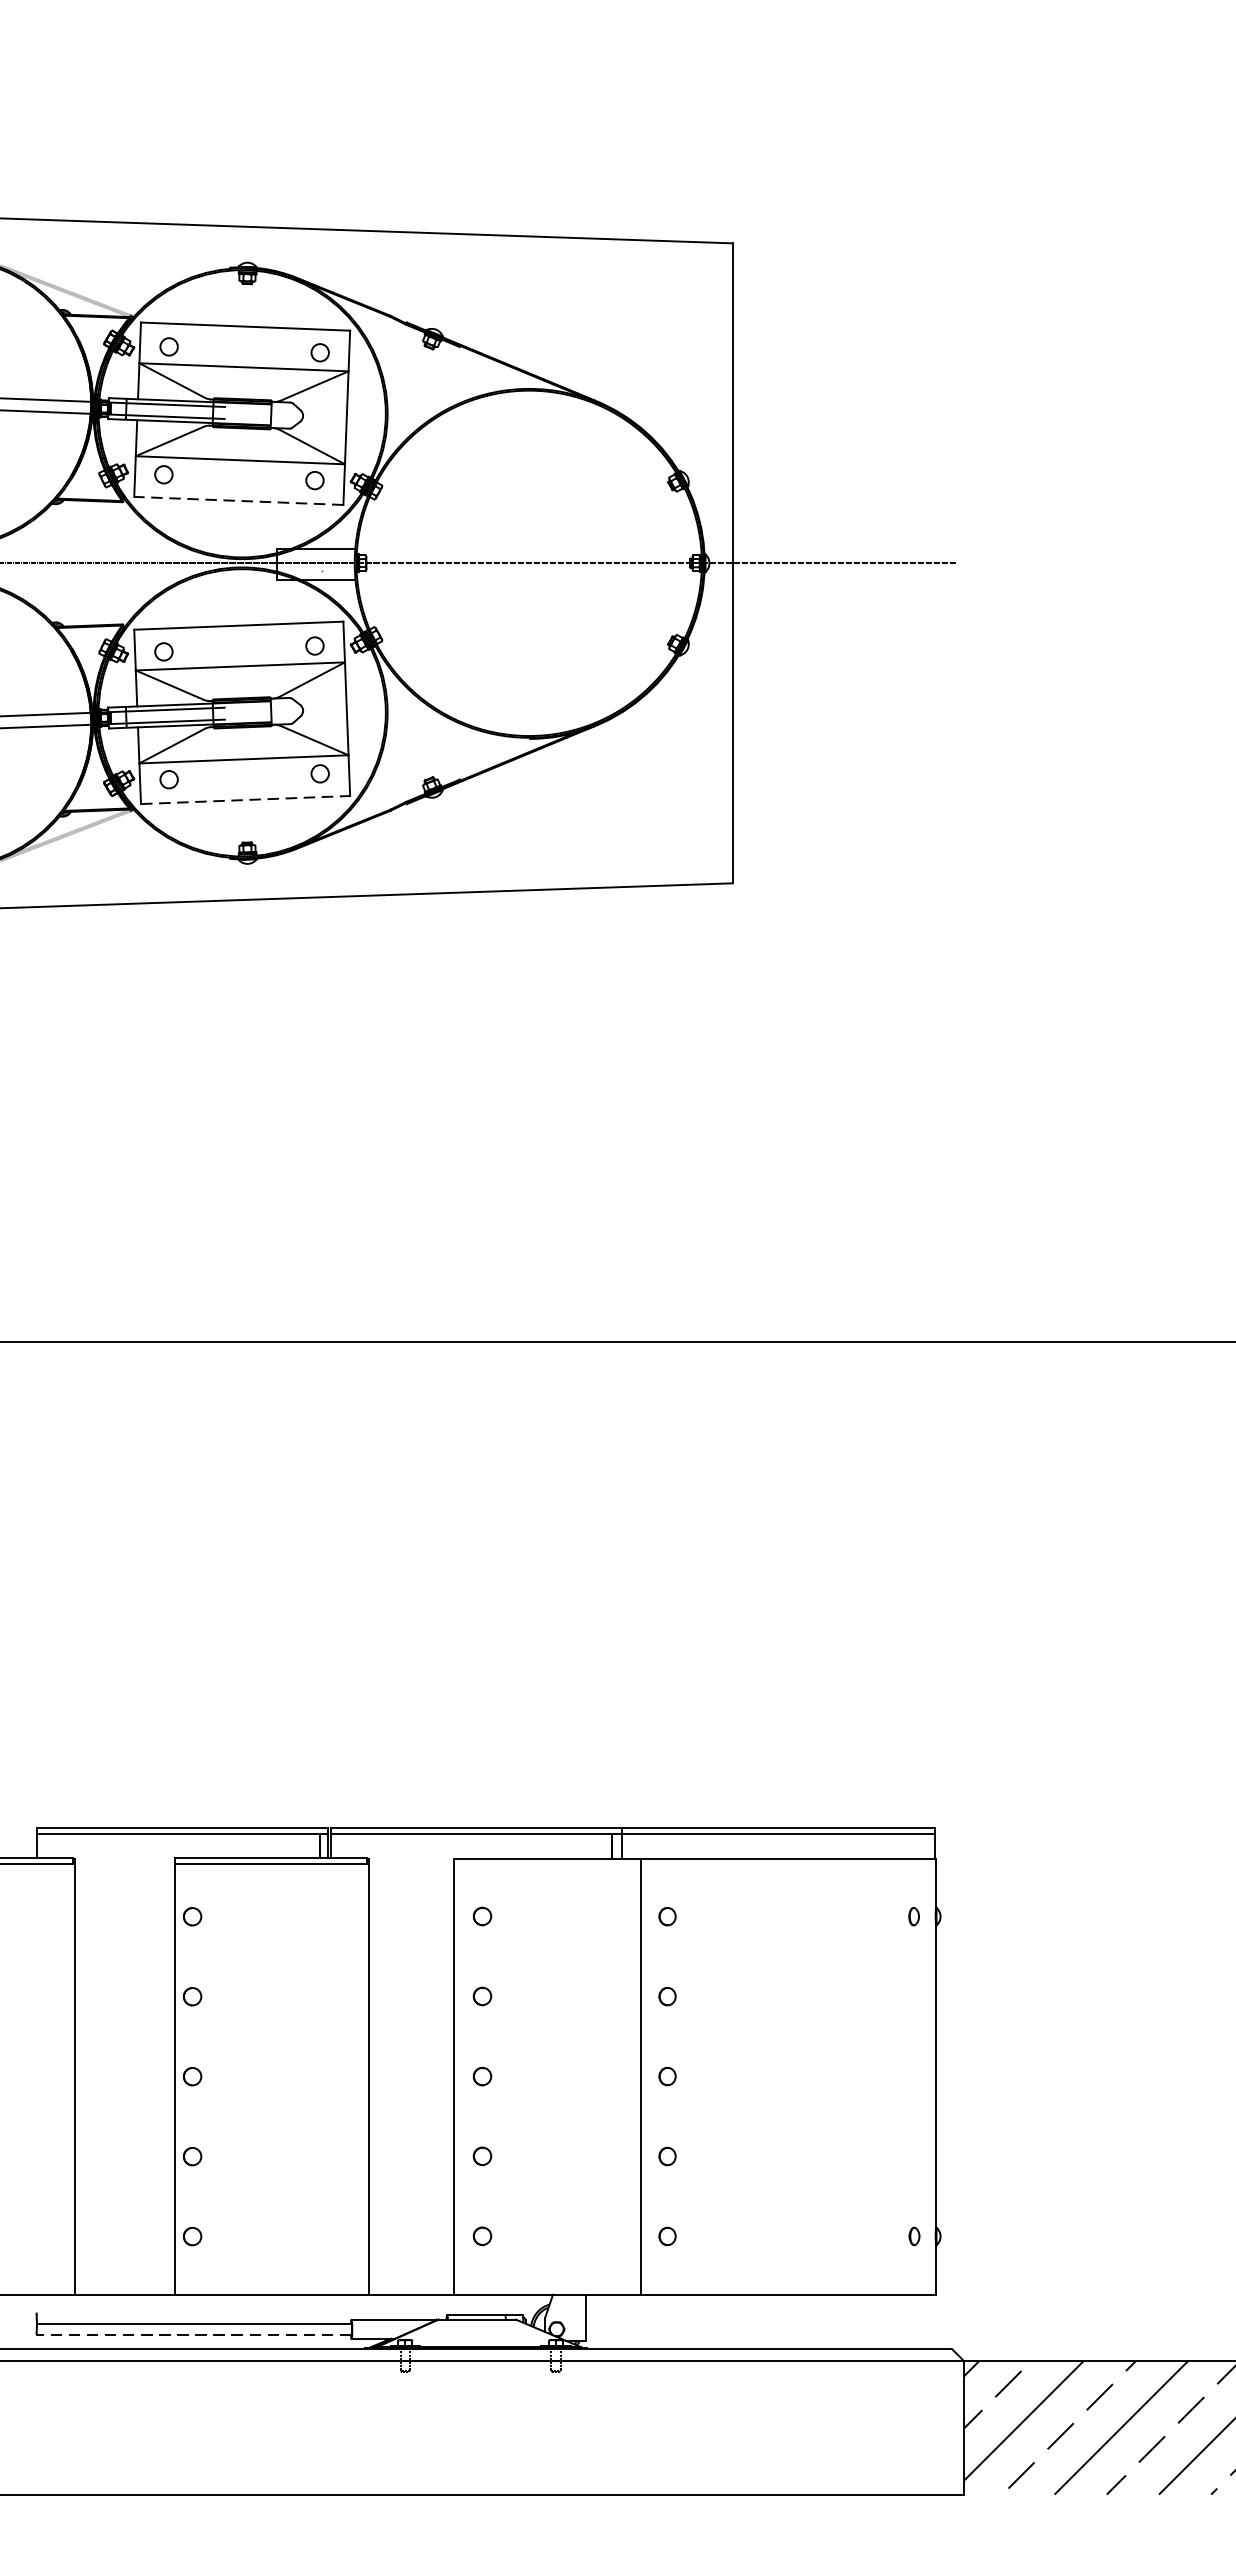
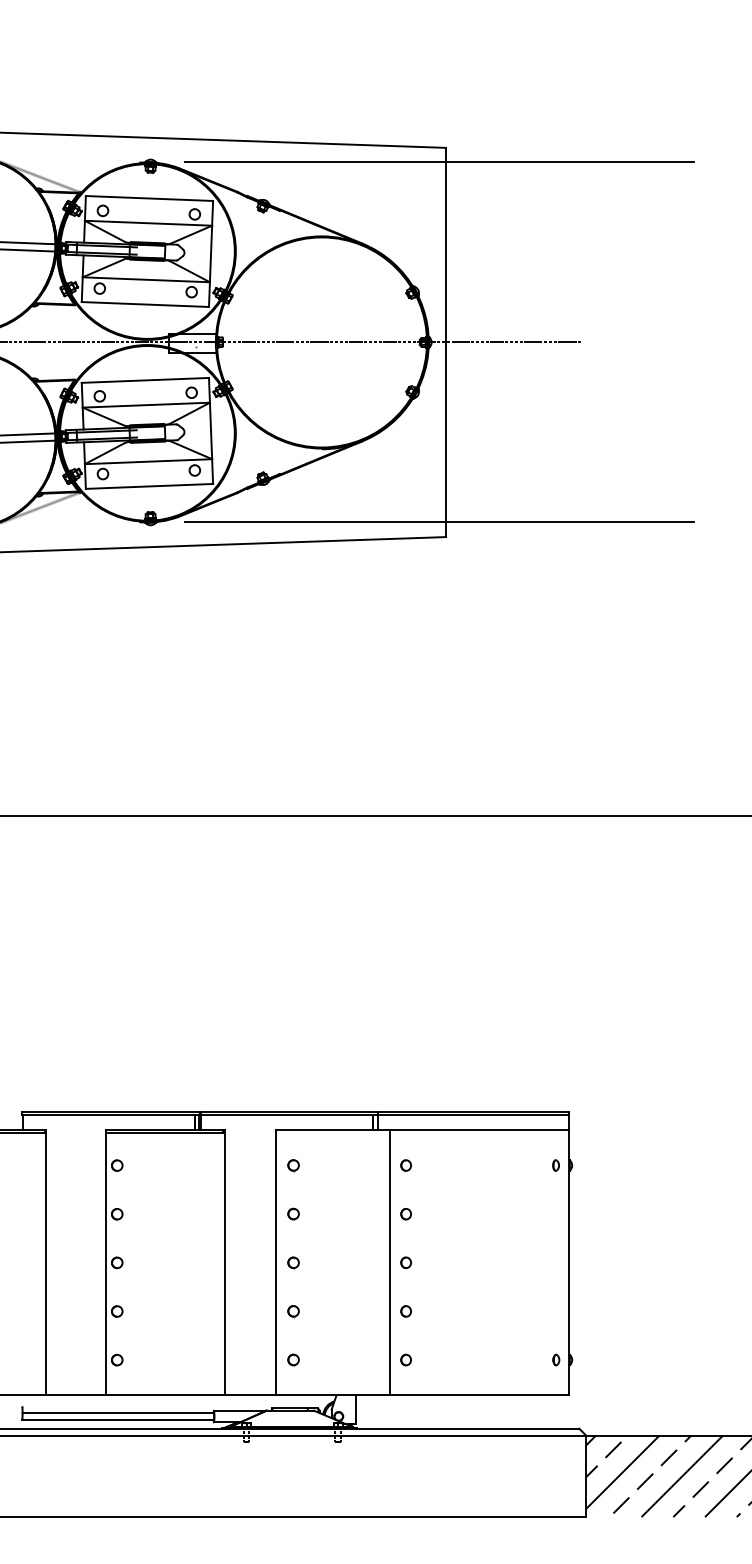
line: (722, 267) -> (439, 162), added
line: (239, 500) -> (145, 304), dashed -> solid
line: (245, 800) -> (149, 486), dashed -> solid
line: (722, 859) -> (439, 522), added
line: (194, 2335) -> (118, 1420), dashed -> solid

